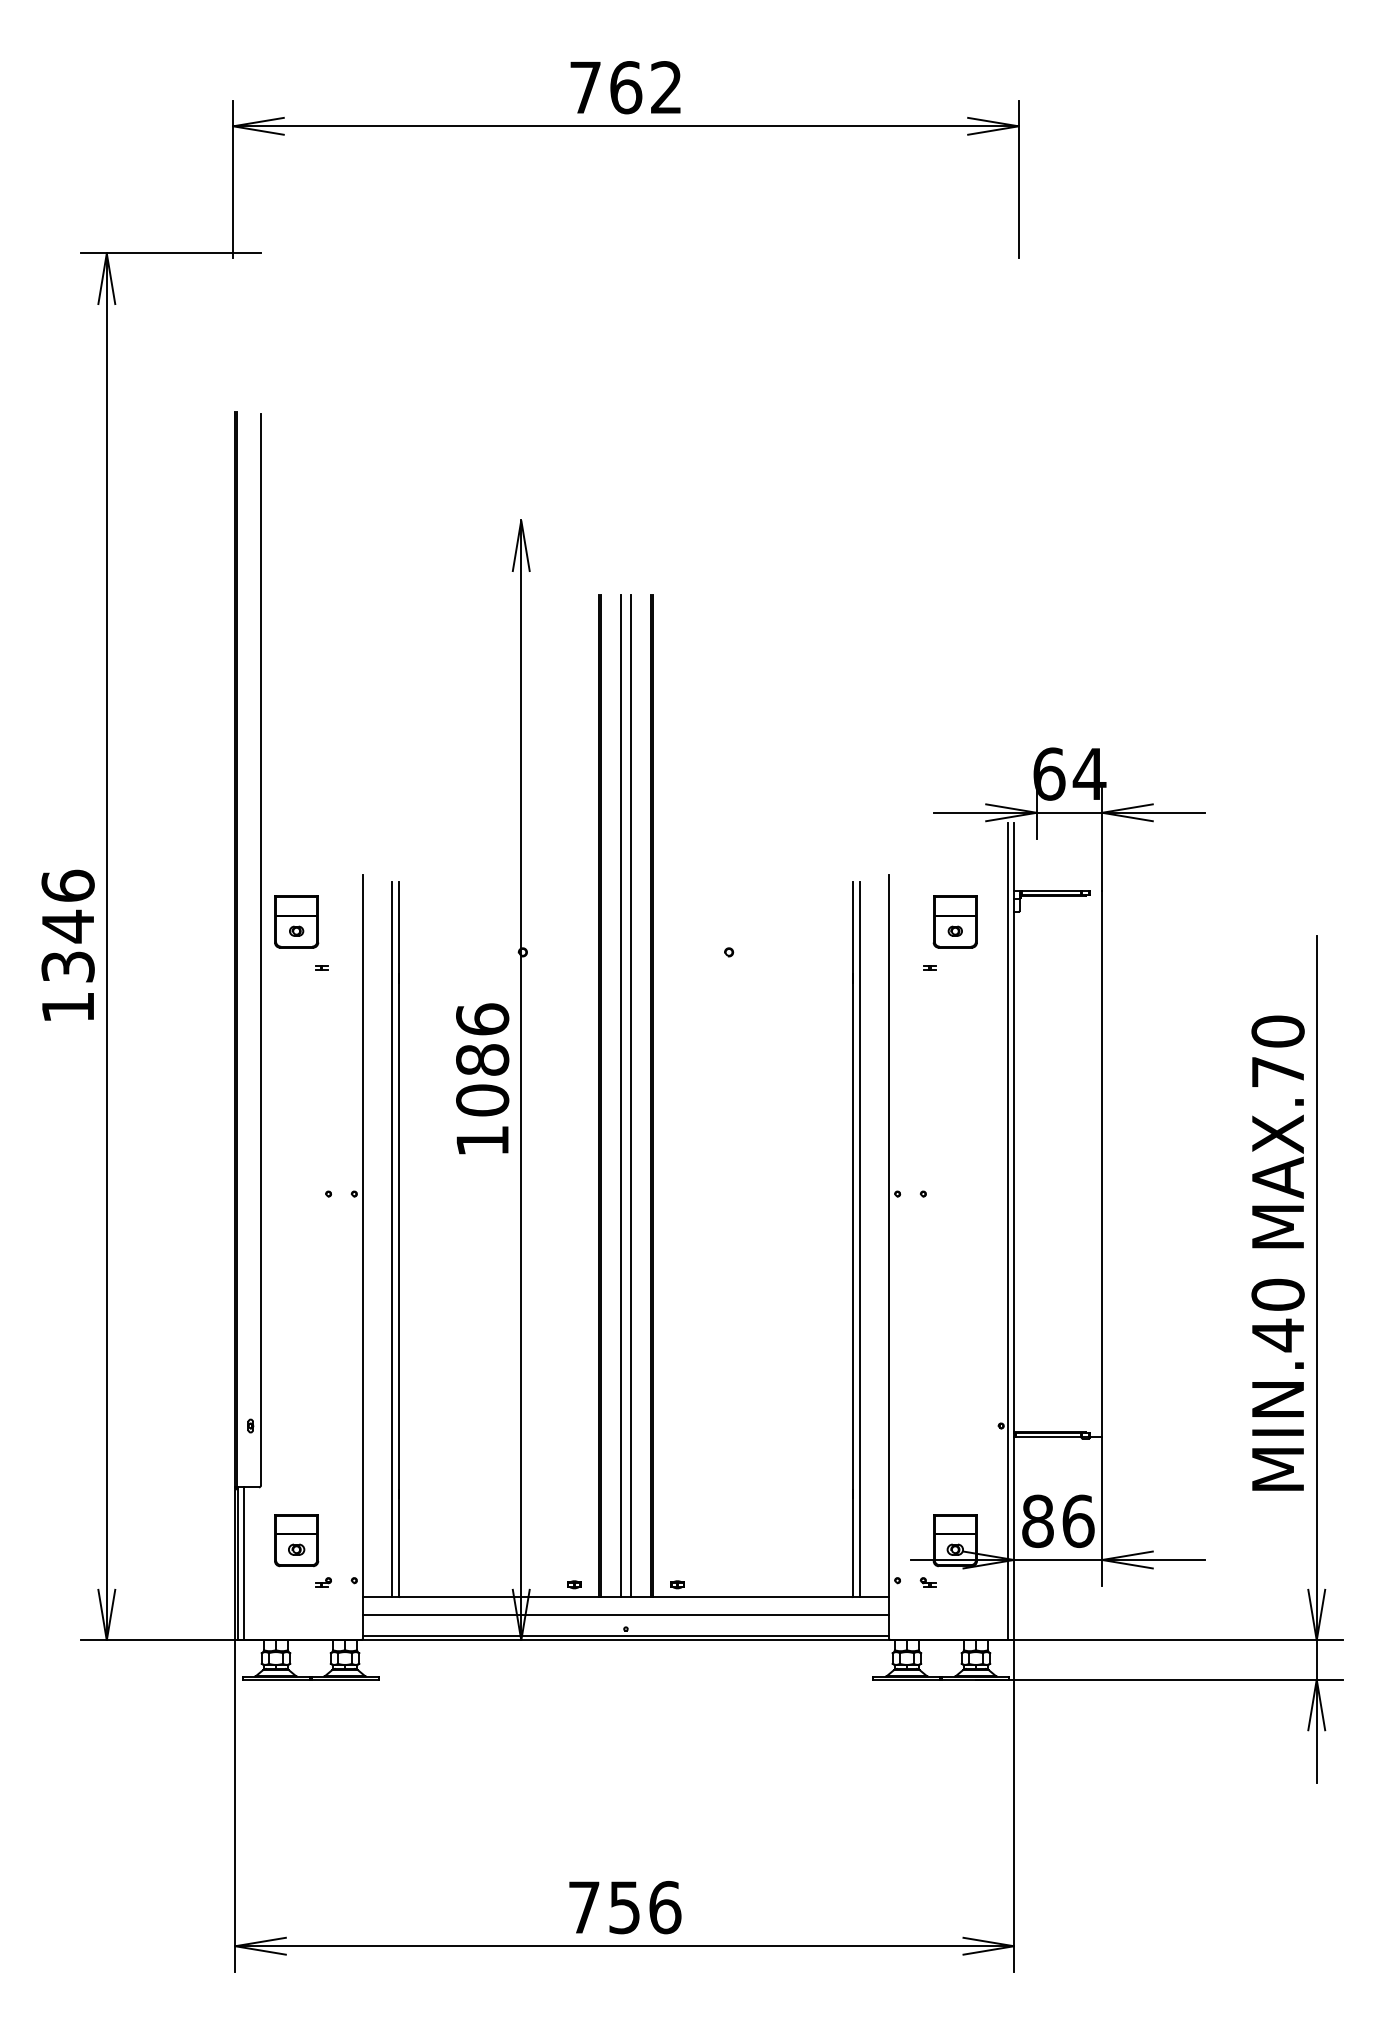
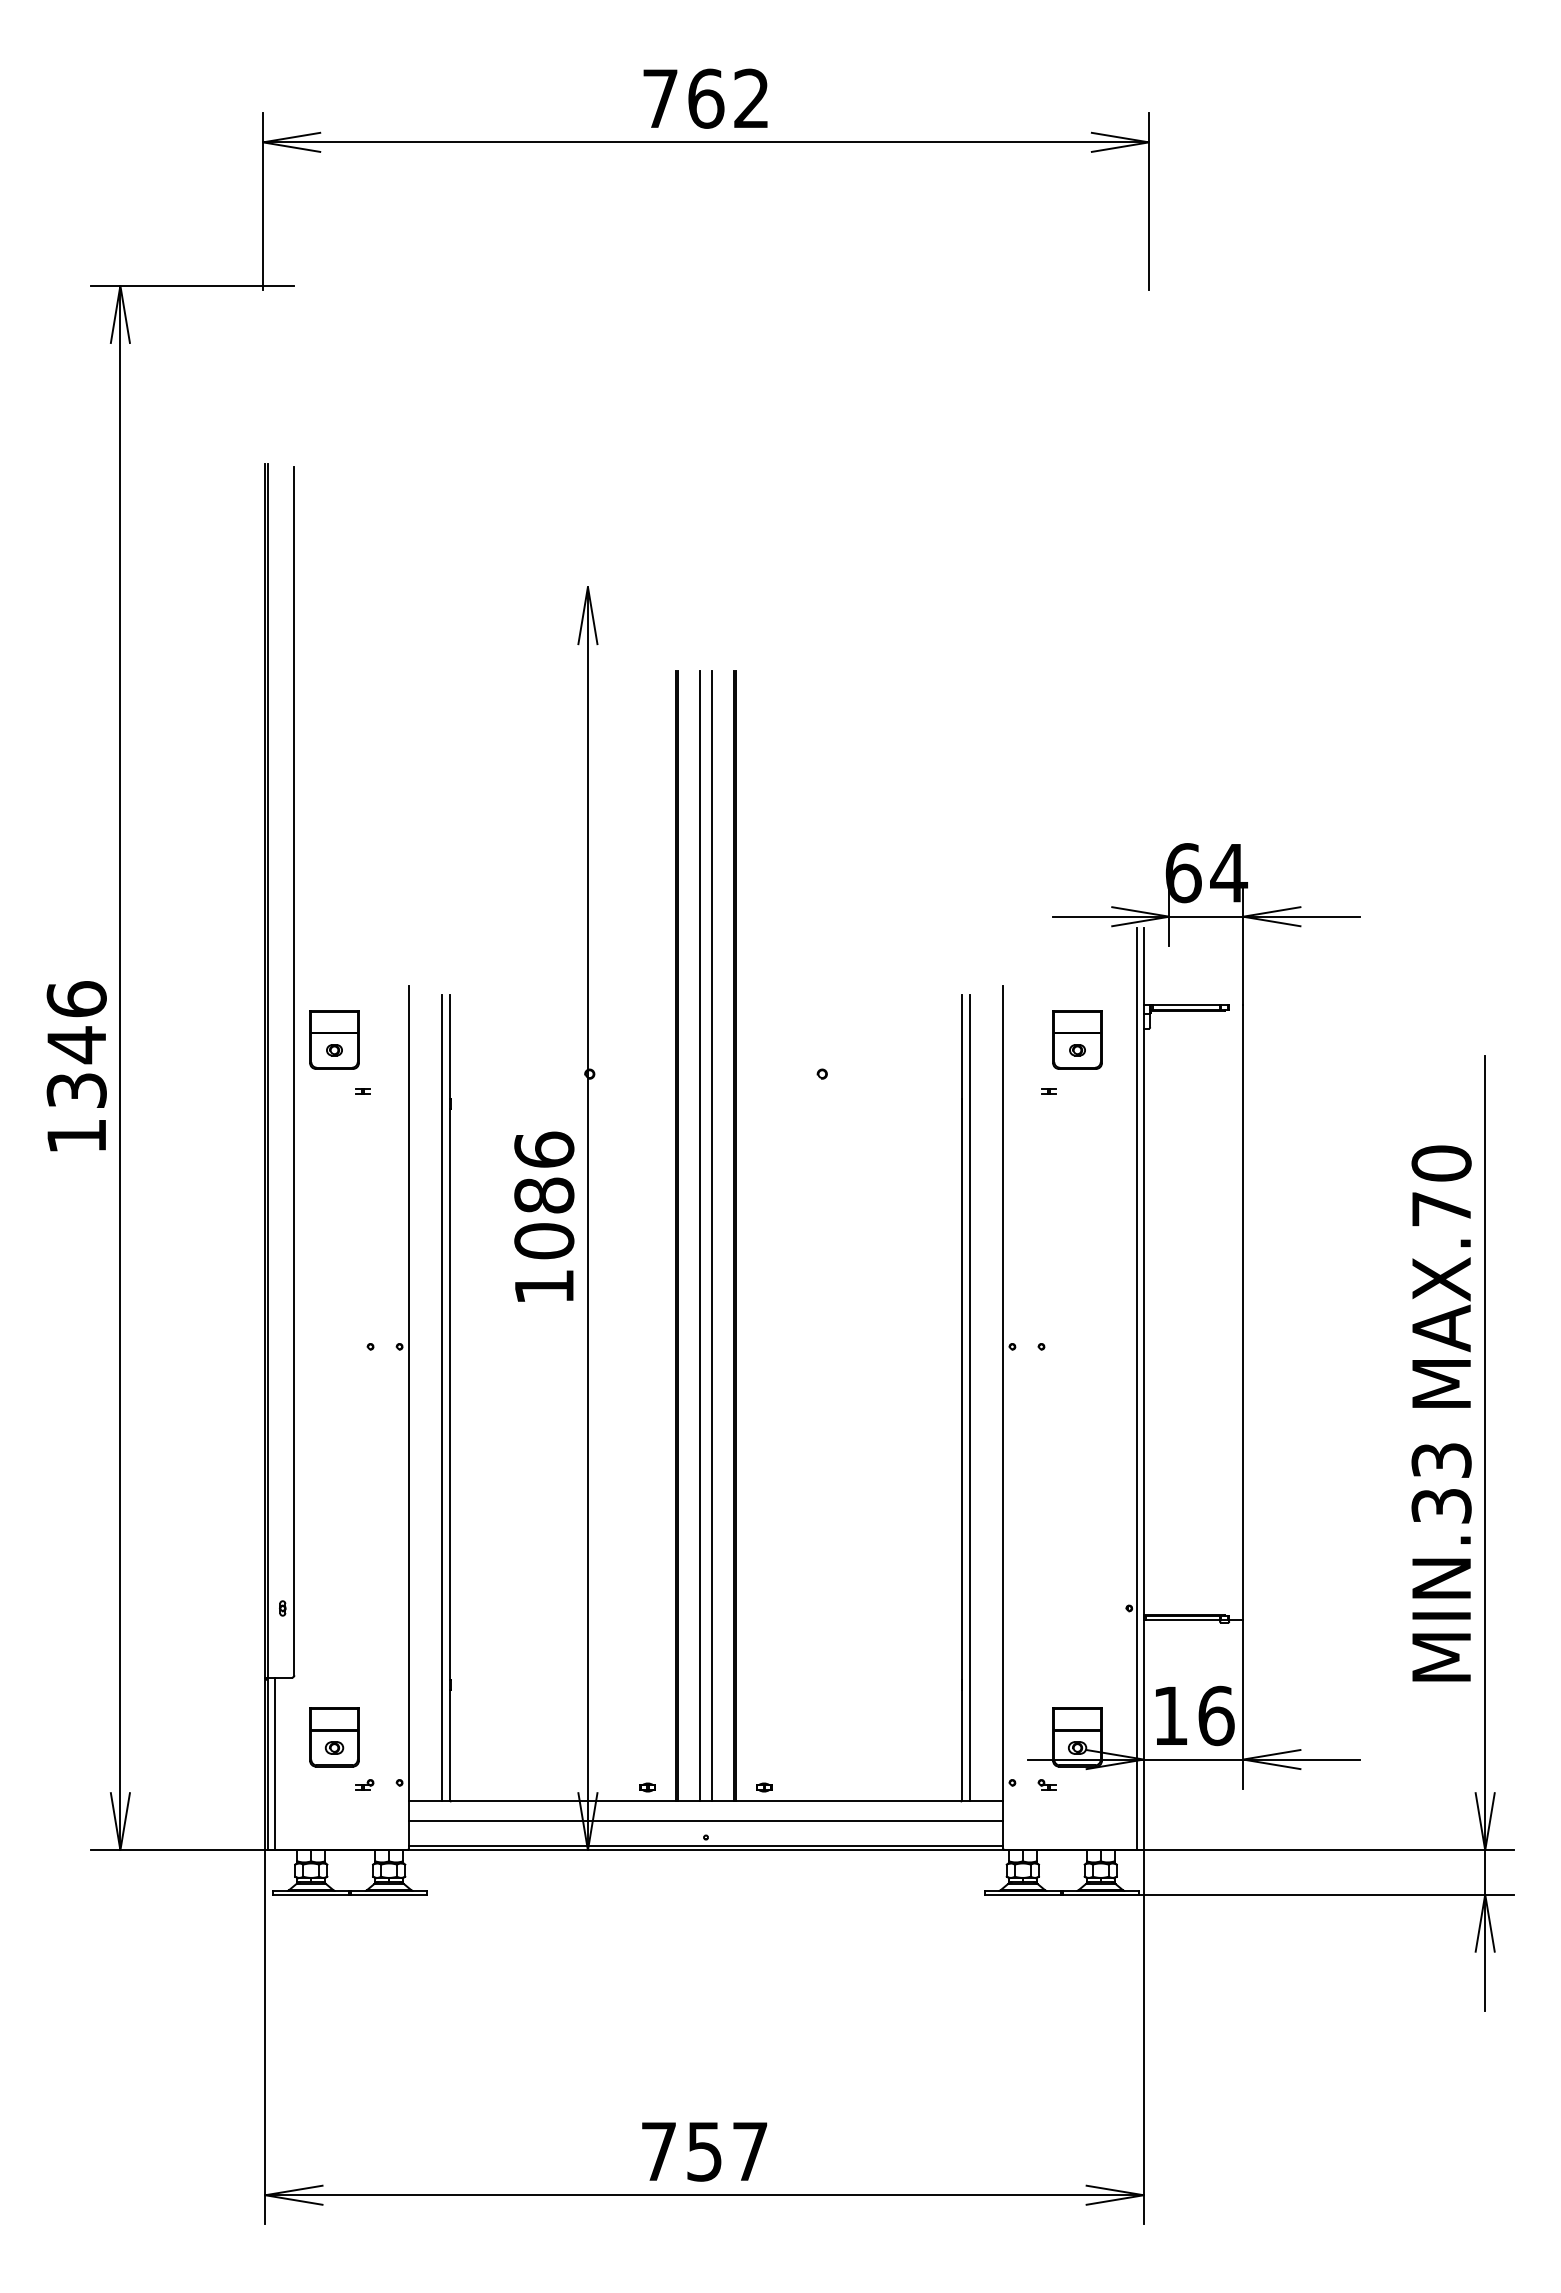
text: (1277, 1315) -> (1440, 1483), MIN.40 -> MIN.33
text: (1037, 1521) -> (1170, 1716), 86 -> 16
text: (665, 1907) -> (750, 2151), 756 -> 757

